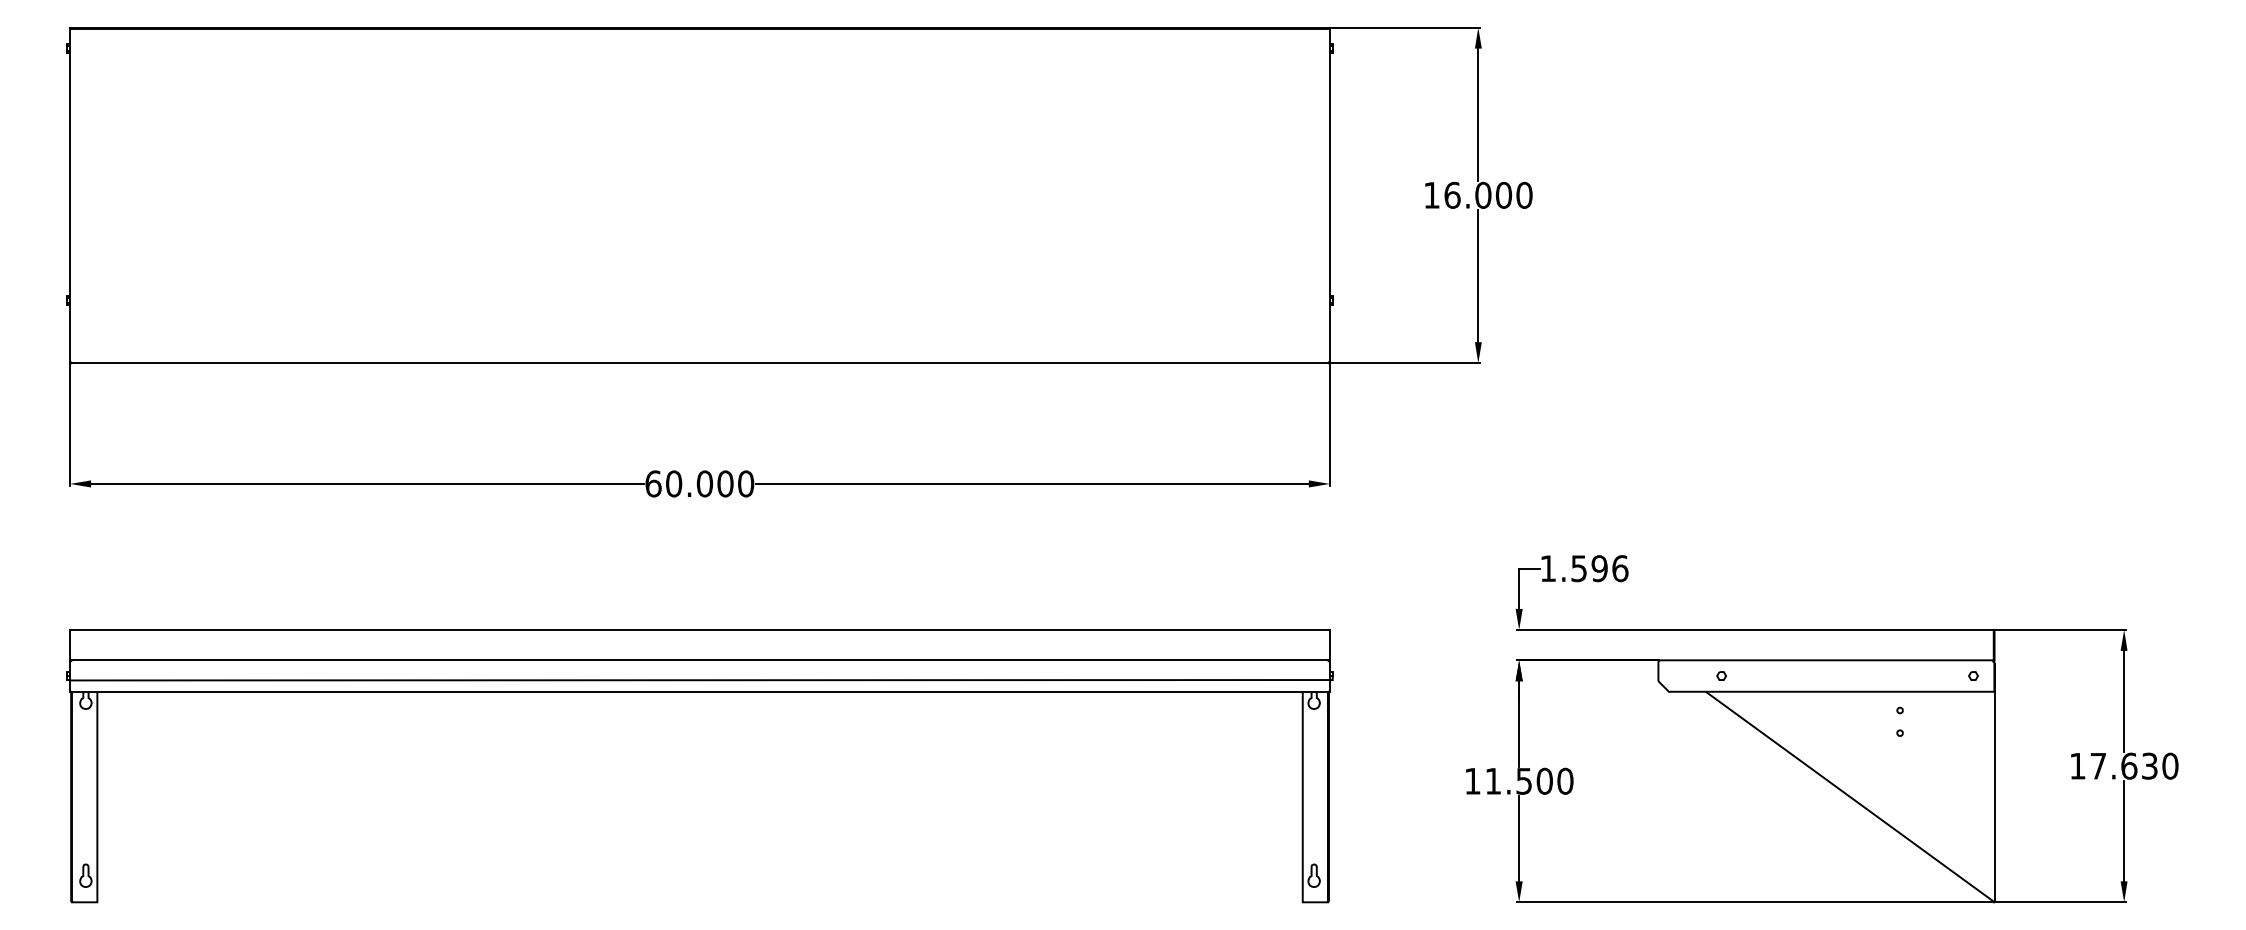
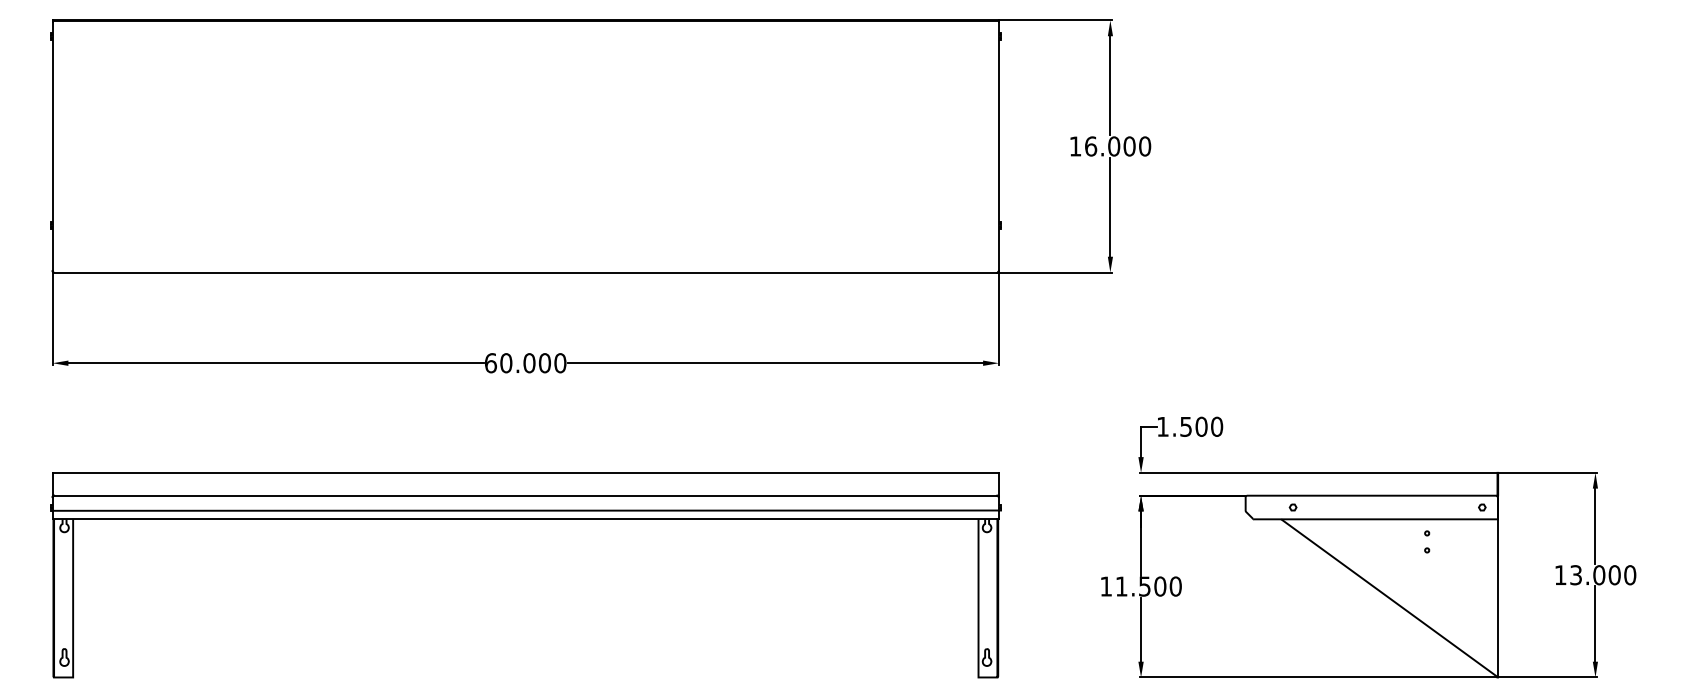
text: (1609, 568) -> (1208, 426), 1.596 -> 1.500
text: (2123, 765) -> (1594, 574), 17.630 -> 13.000

